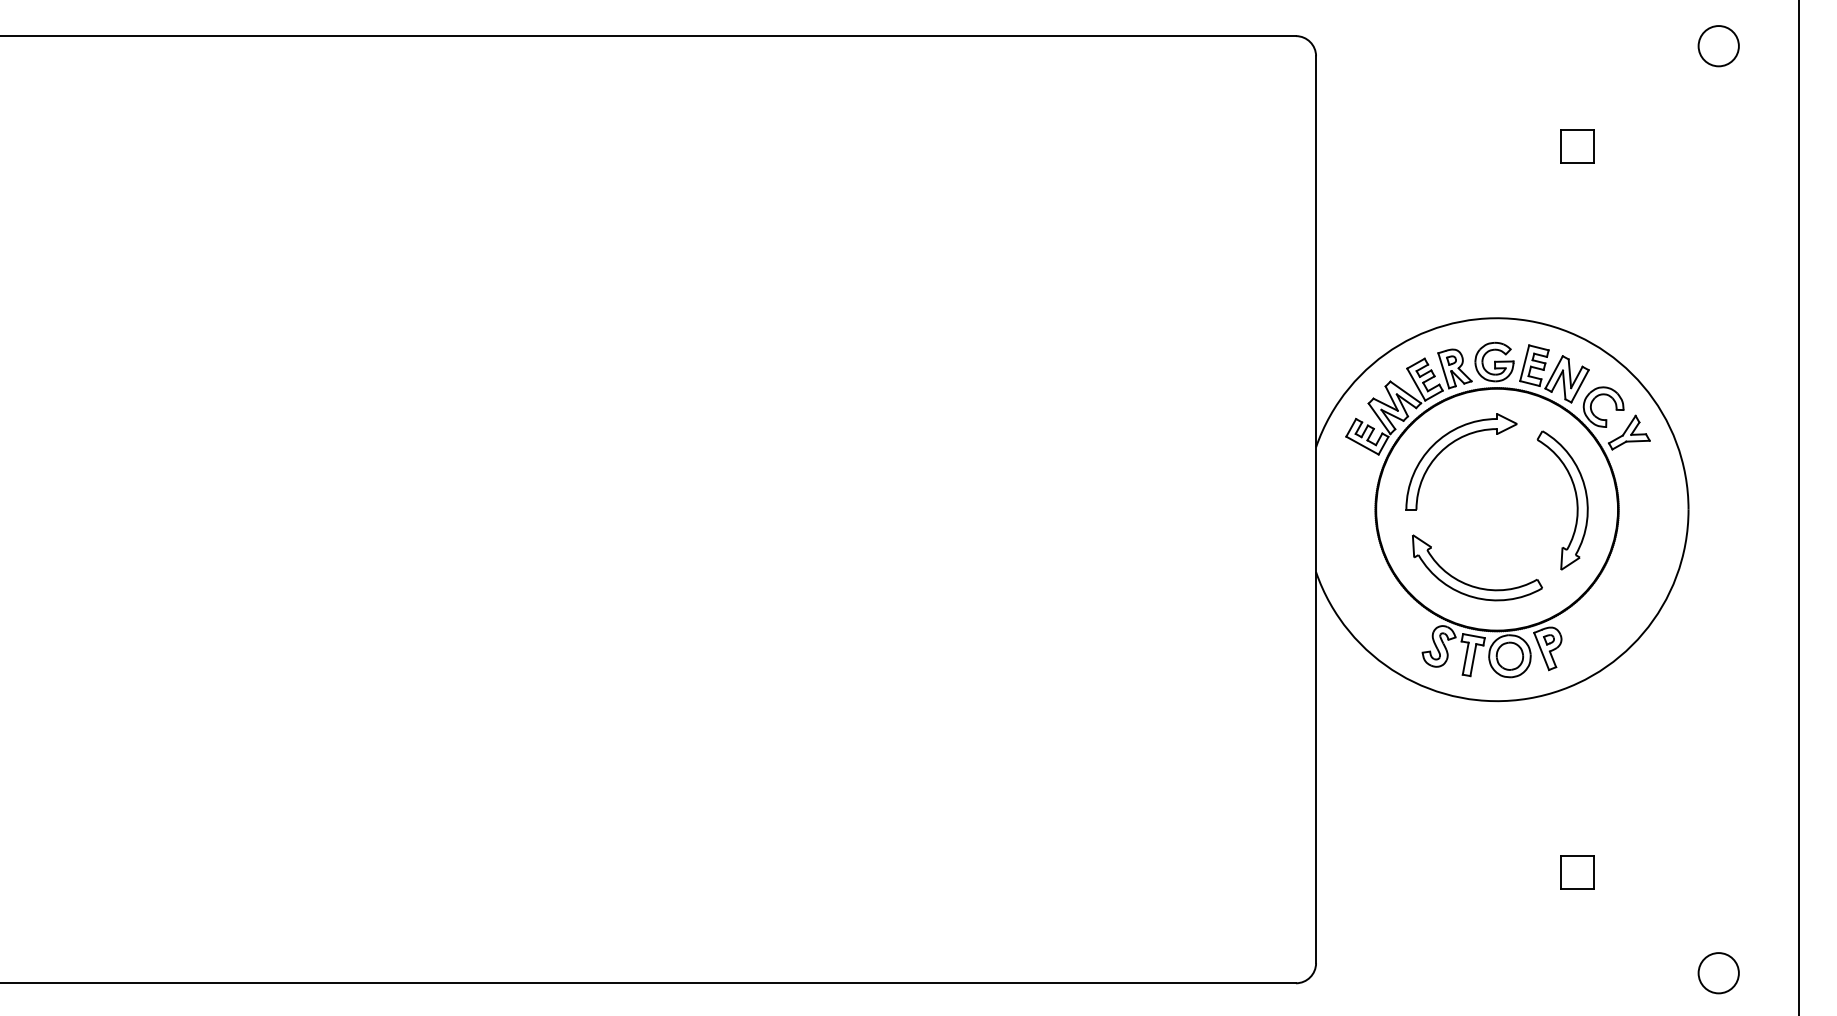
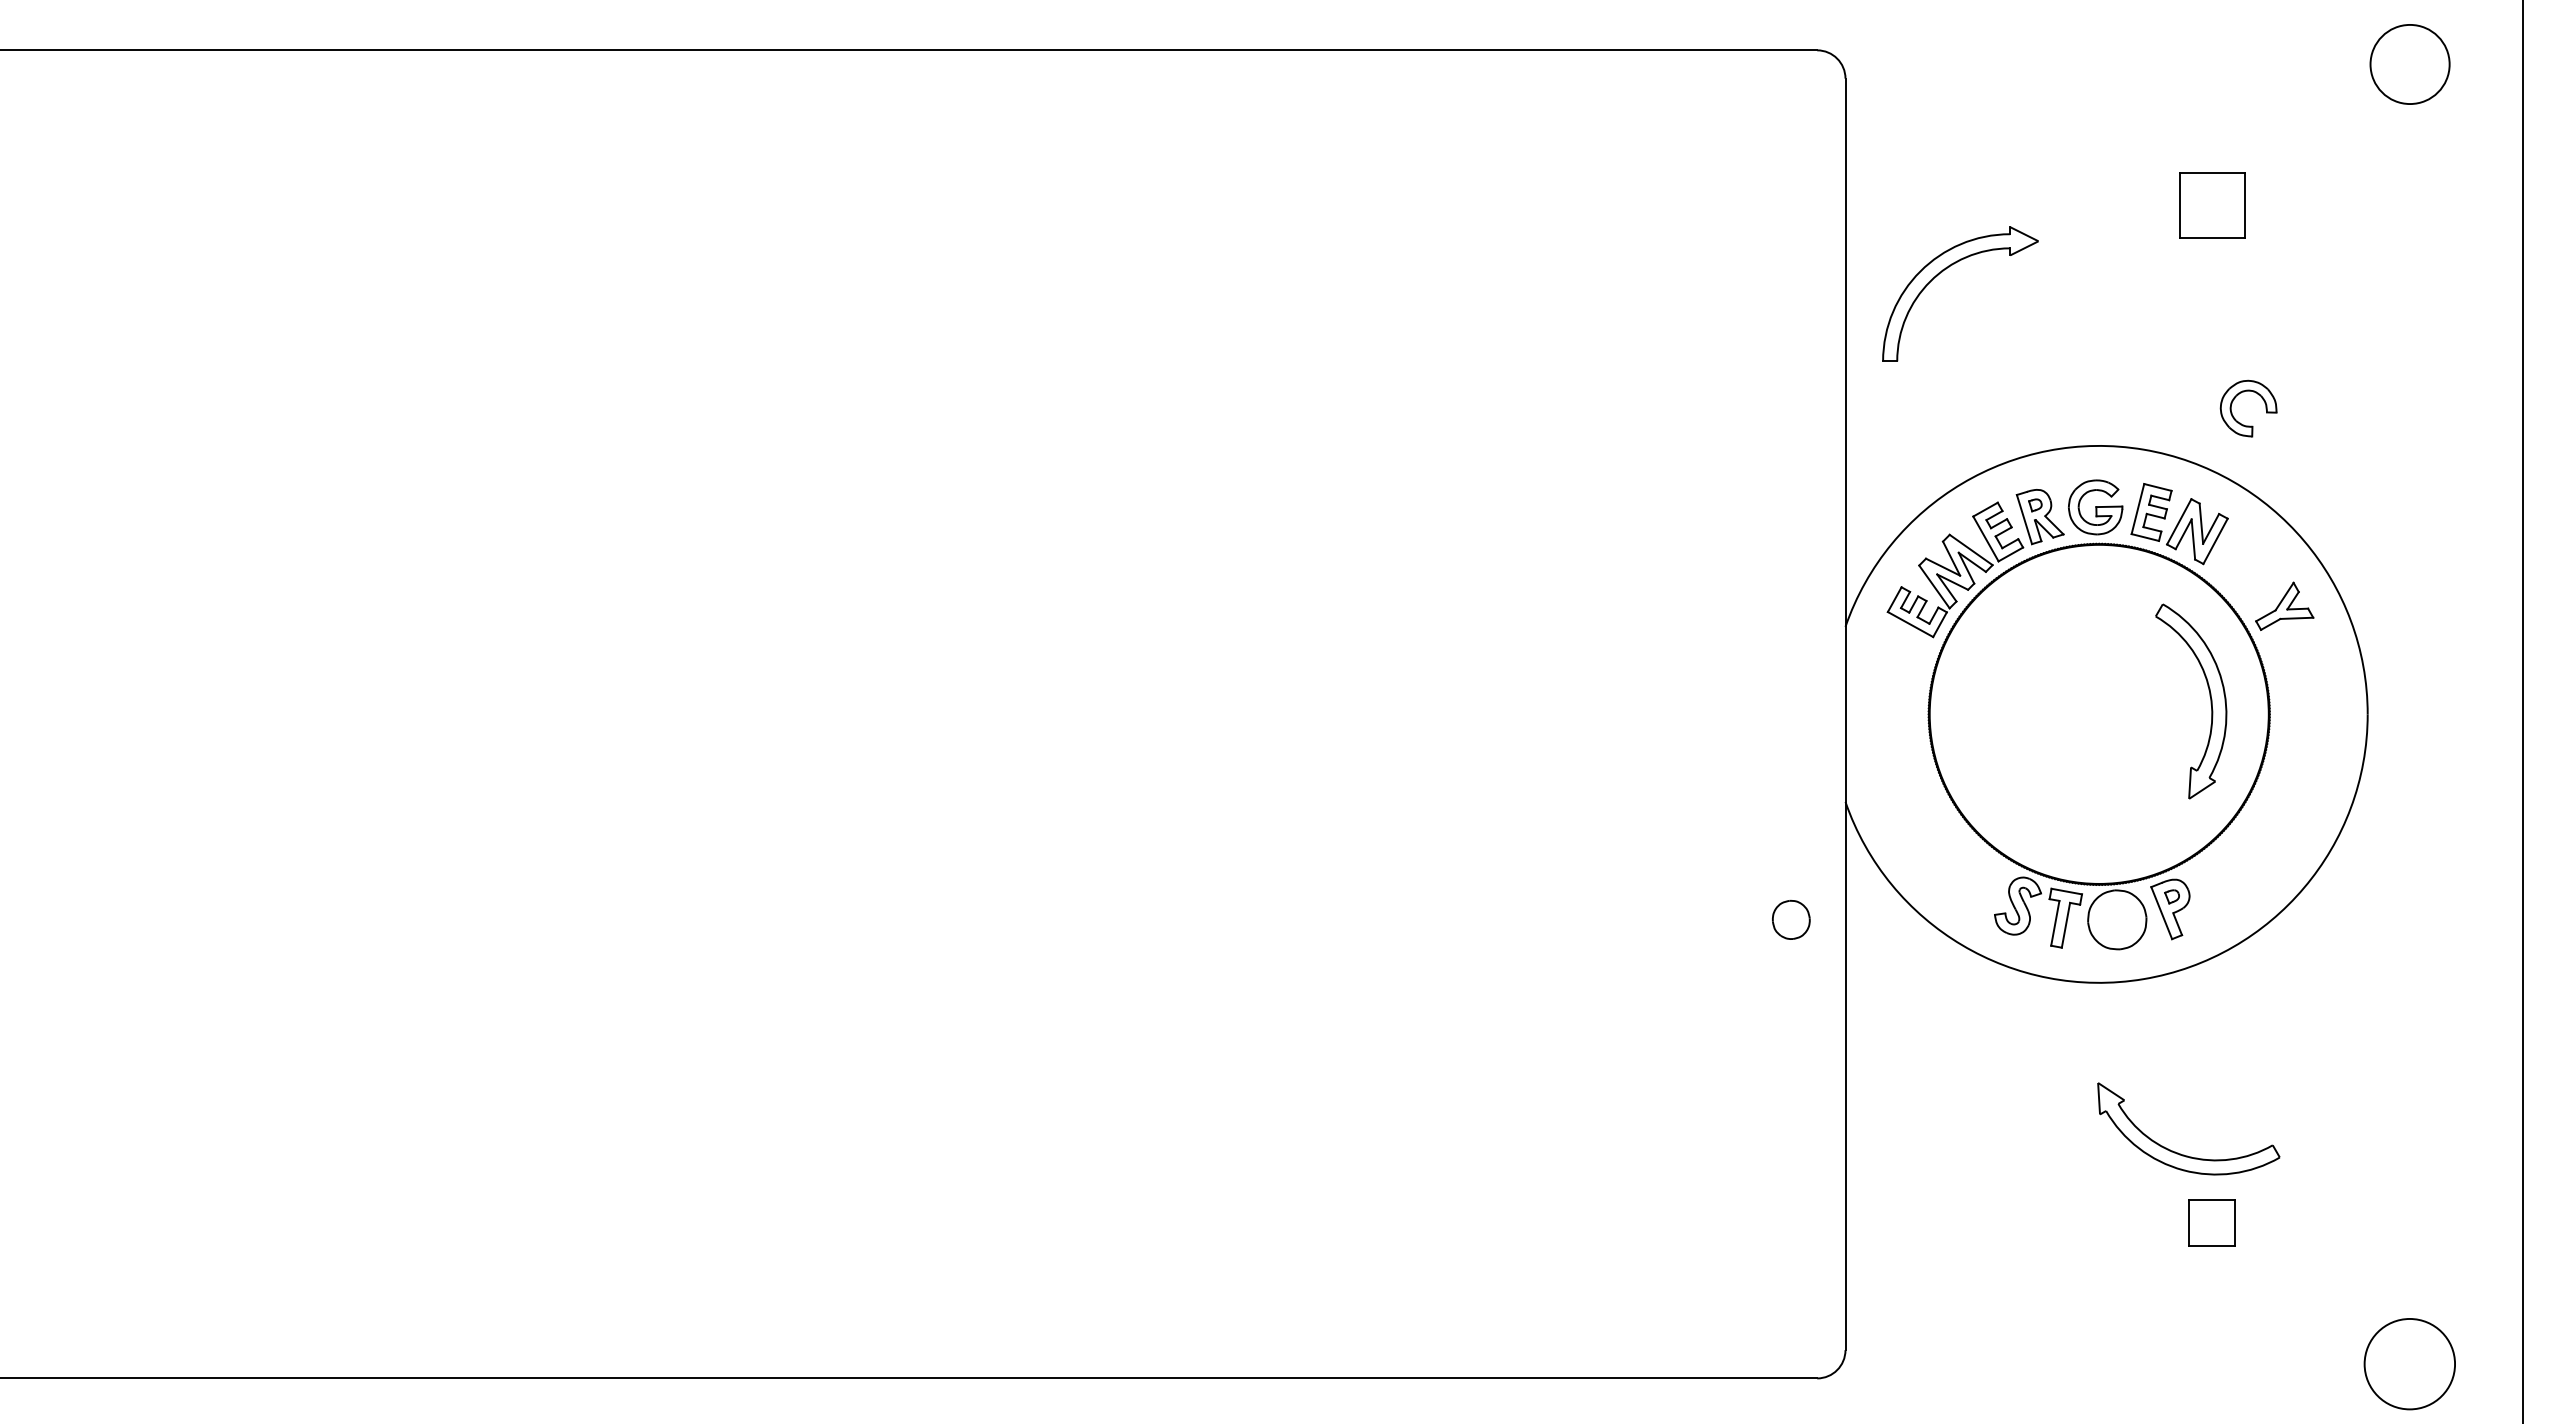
circle: (1718, 46) -> (2409, 64), size x1.4
part: (1577, 146) -> (2211, 205), size x1.4
part: (1597, 417) -> (2240, 422), moved
part: (1448, 446) -> (1942, 272), moved
part: (1470, 584) -> (2178, 1152), moved
part: (1510, 655) -> (1791, 919), moved
circle: (1719, 973) -> (2410, 1364), size x1.6

